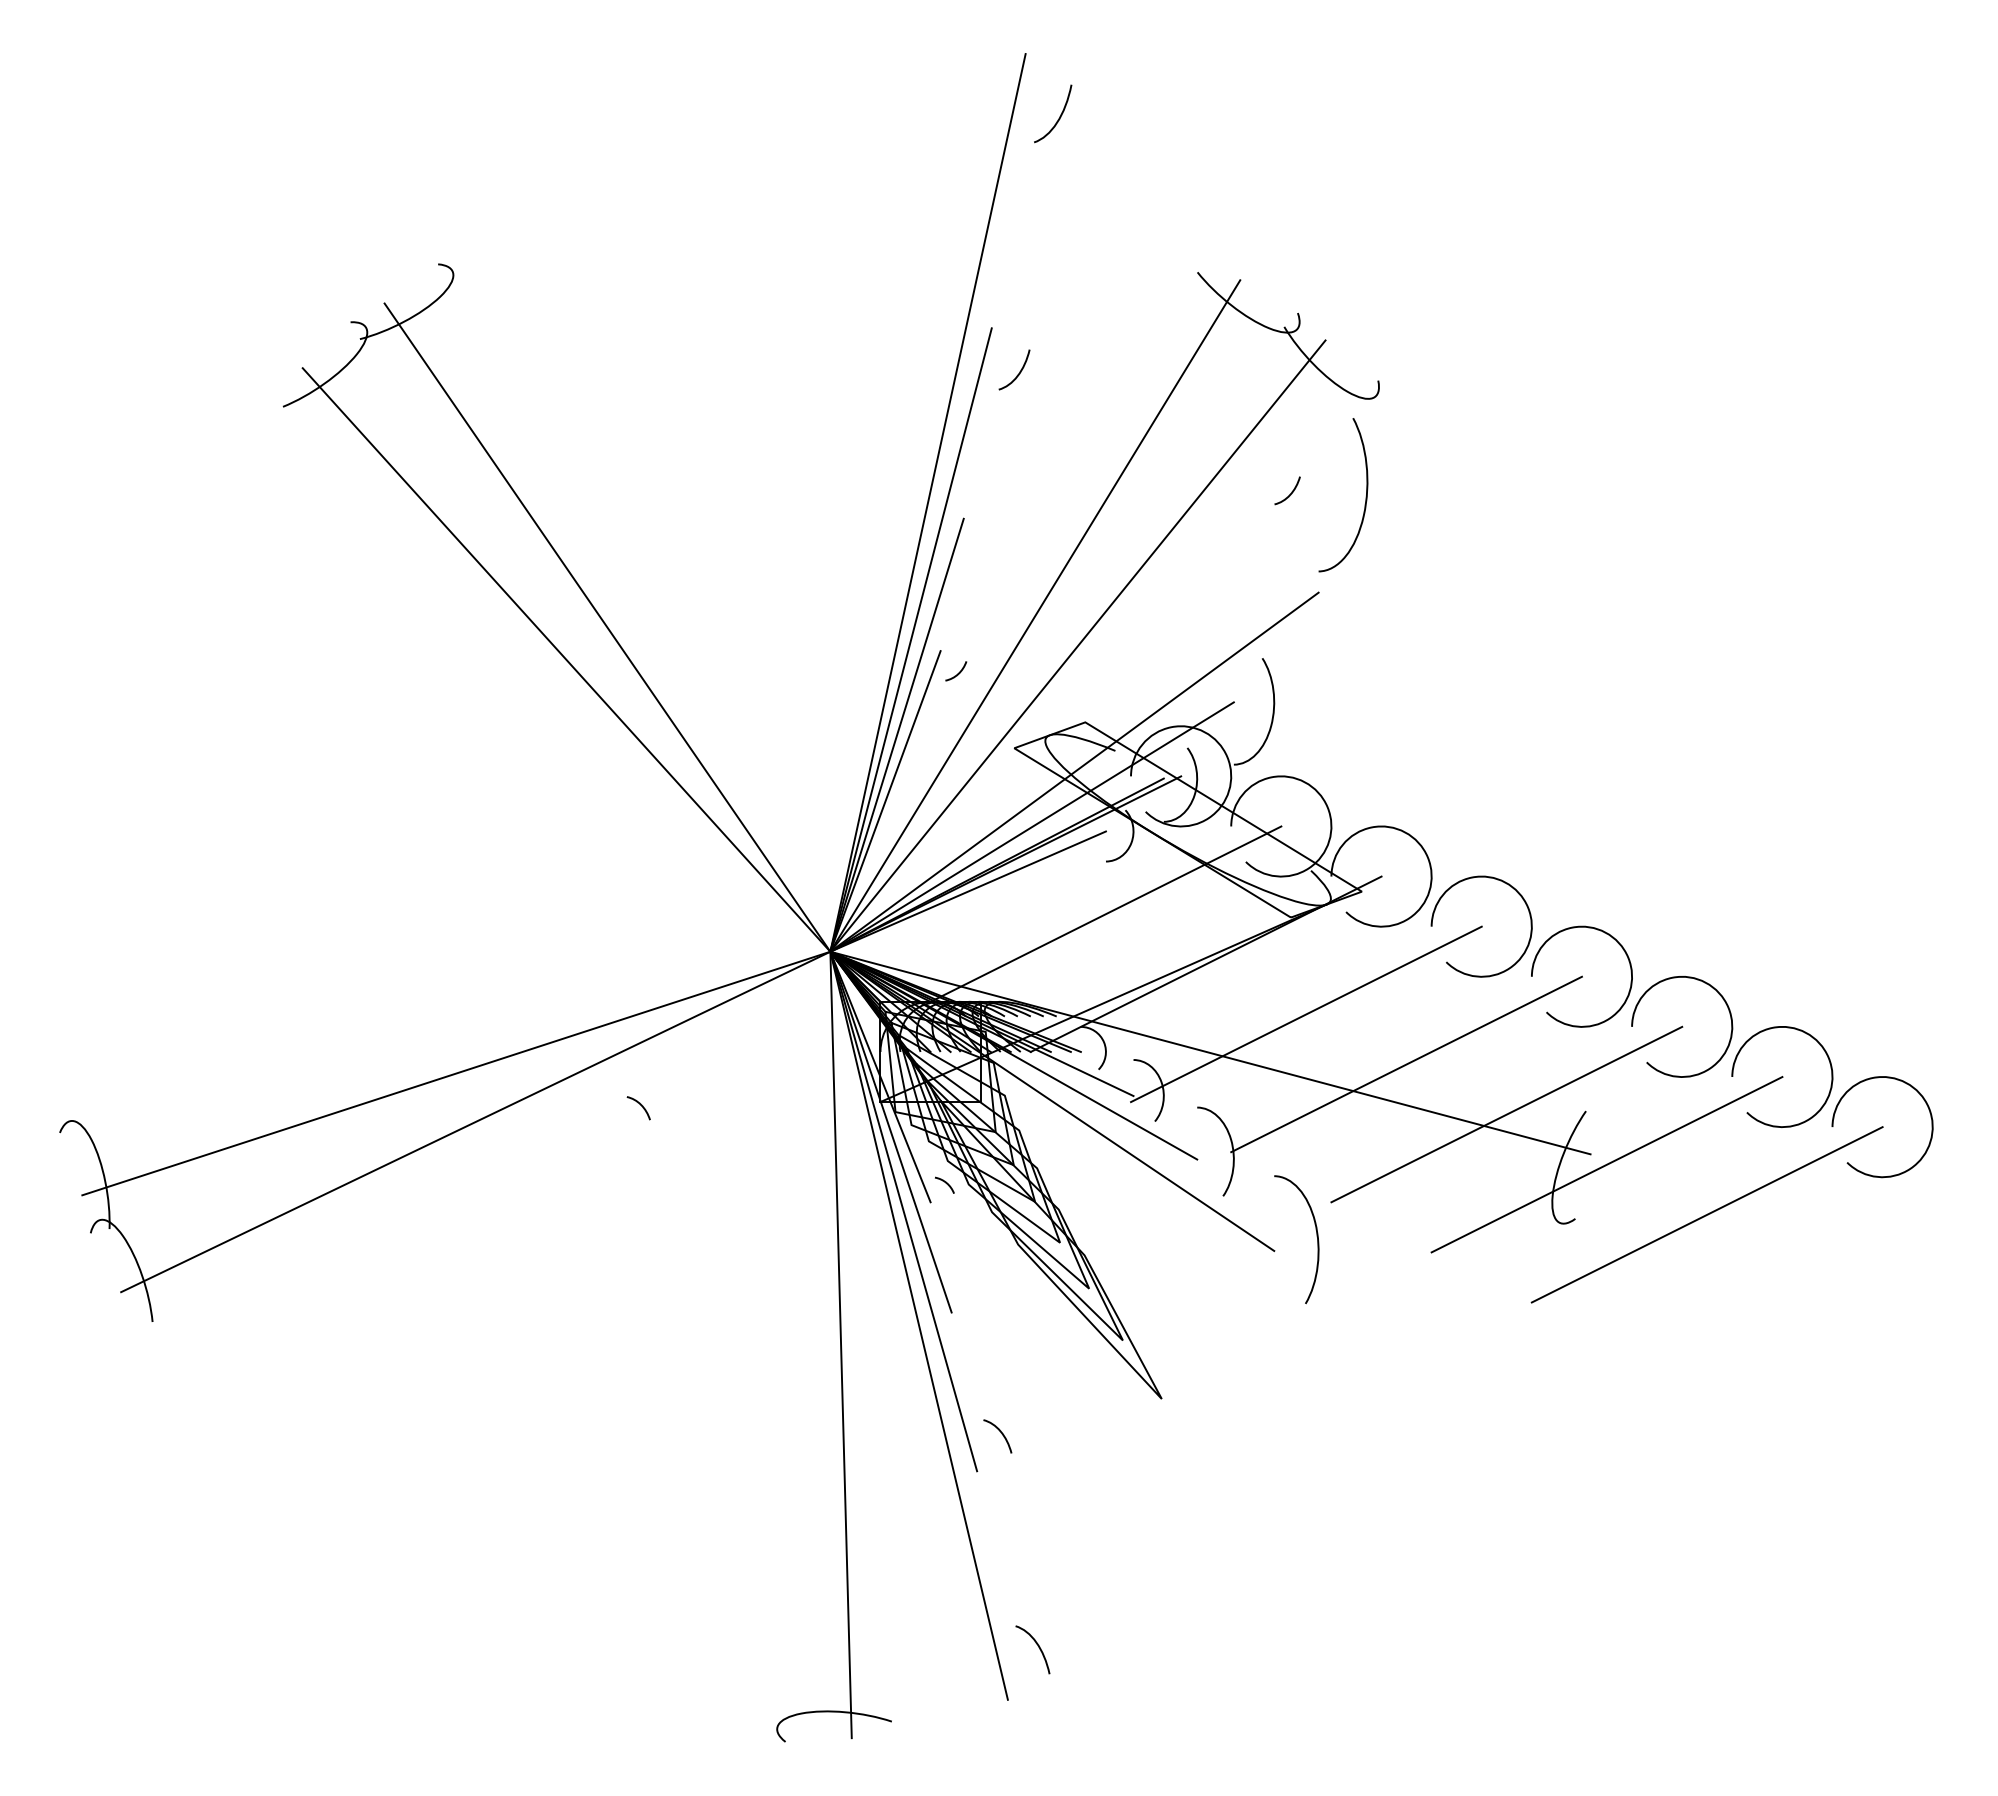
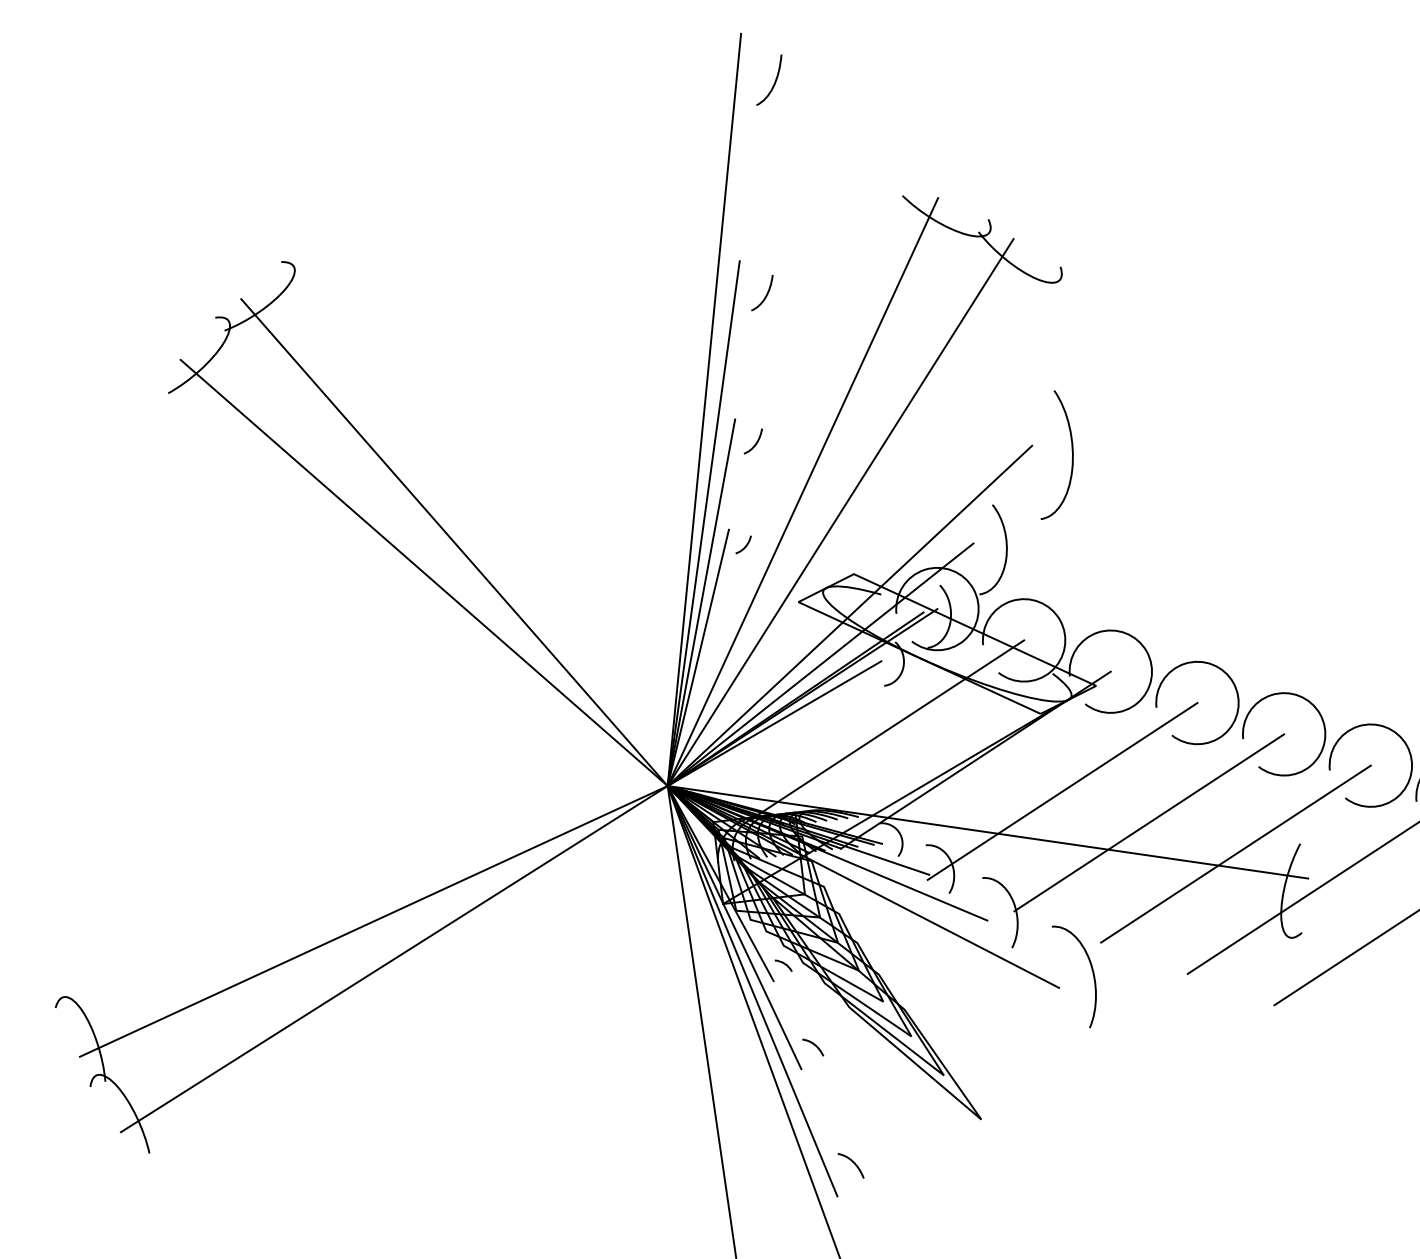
curve: (1291, 491) -> (756, 441), moved
curve: (1365, 496) -> (1071, 453), moved
curve: (640, 1105) -> (814, 1045), moved

